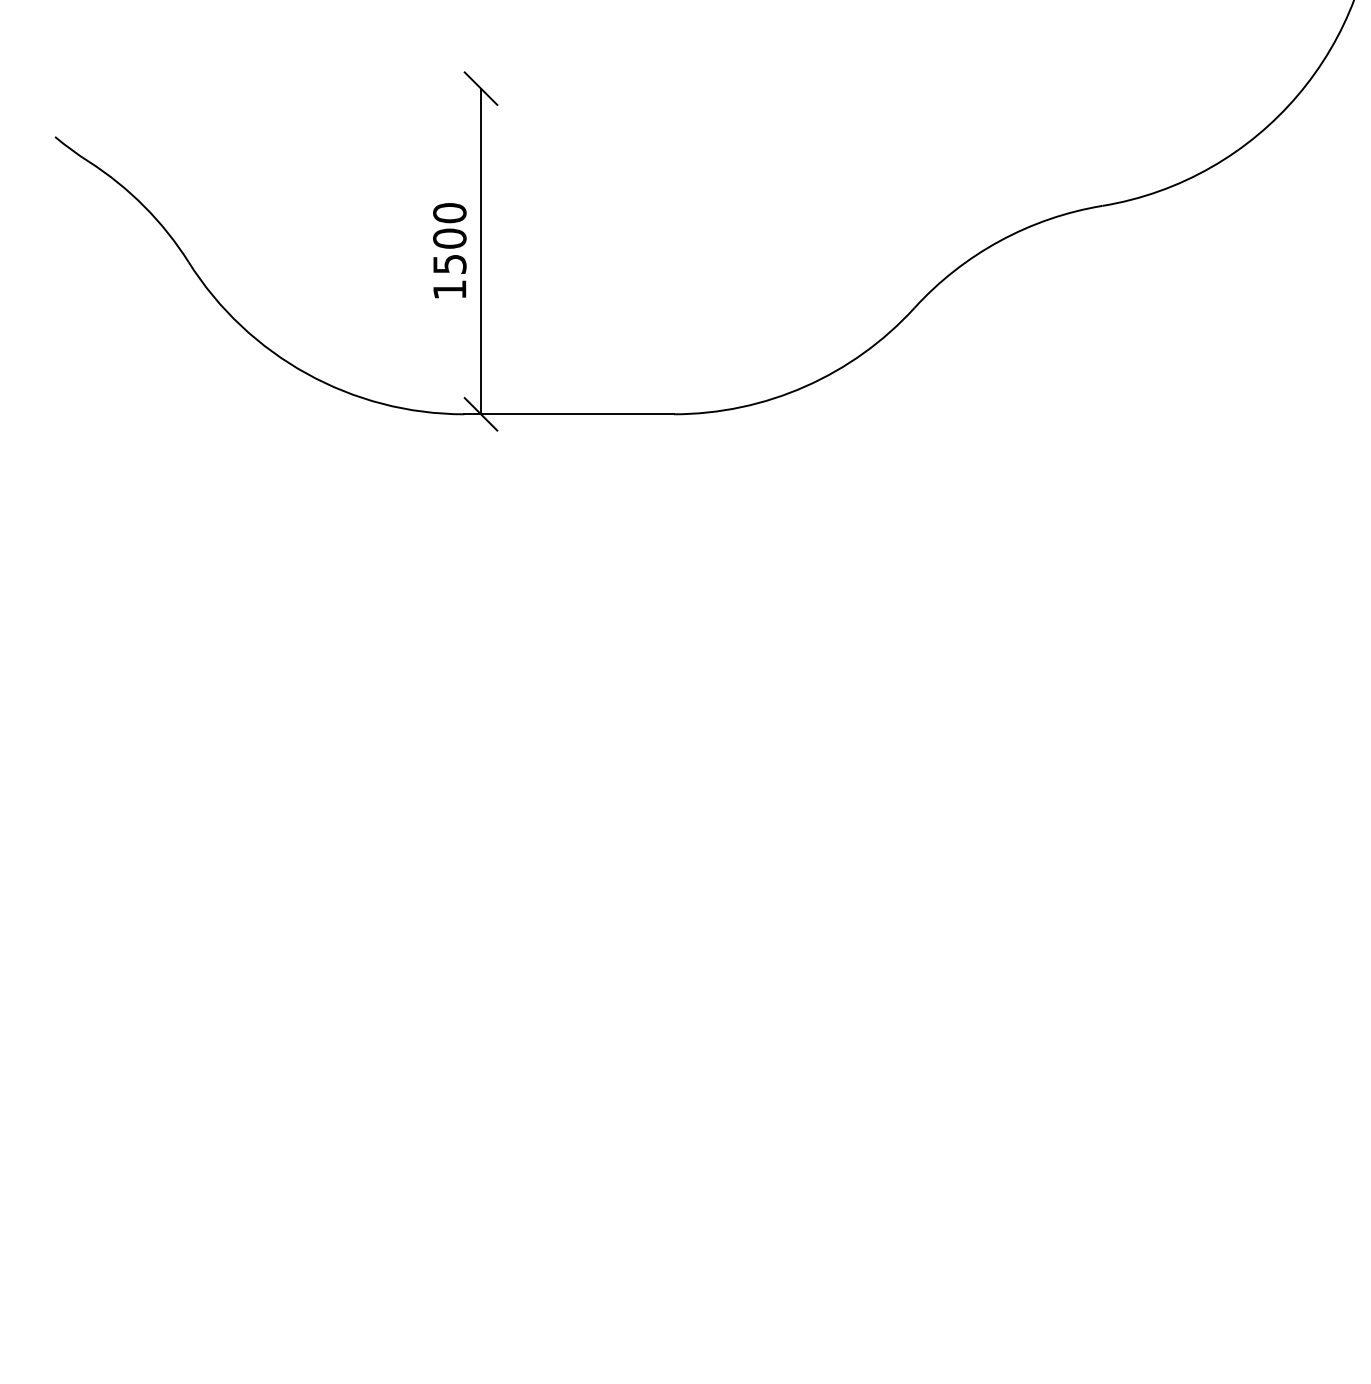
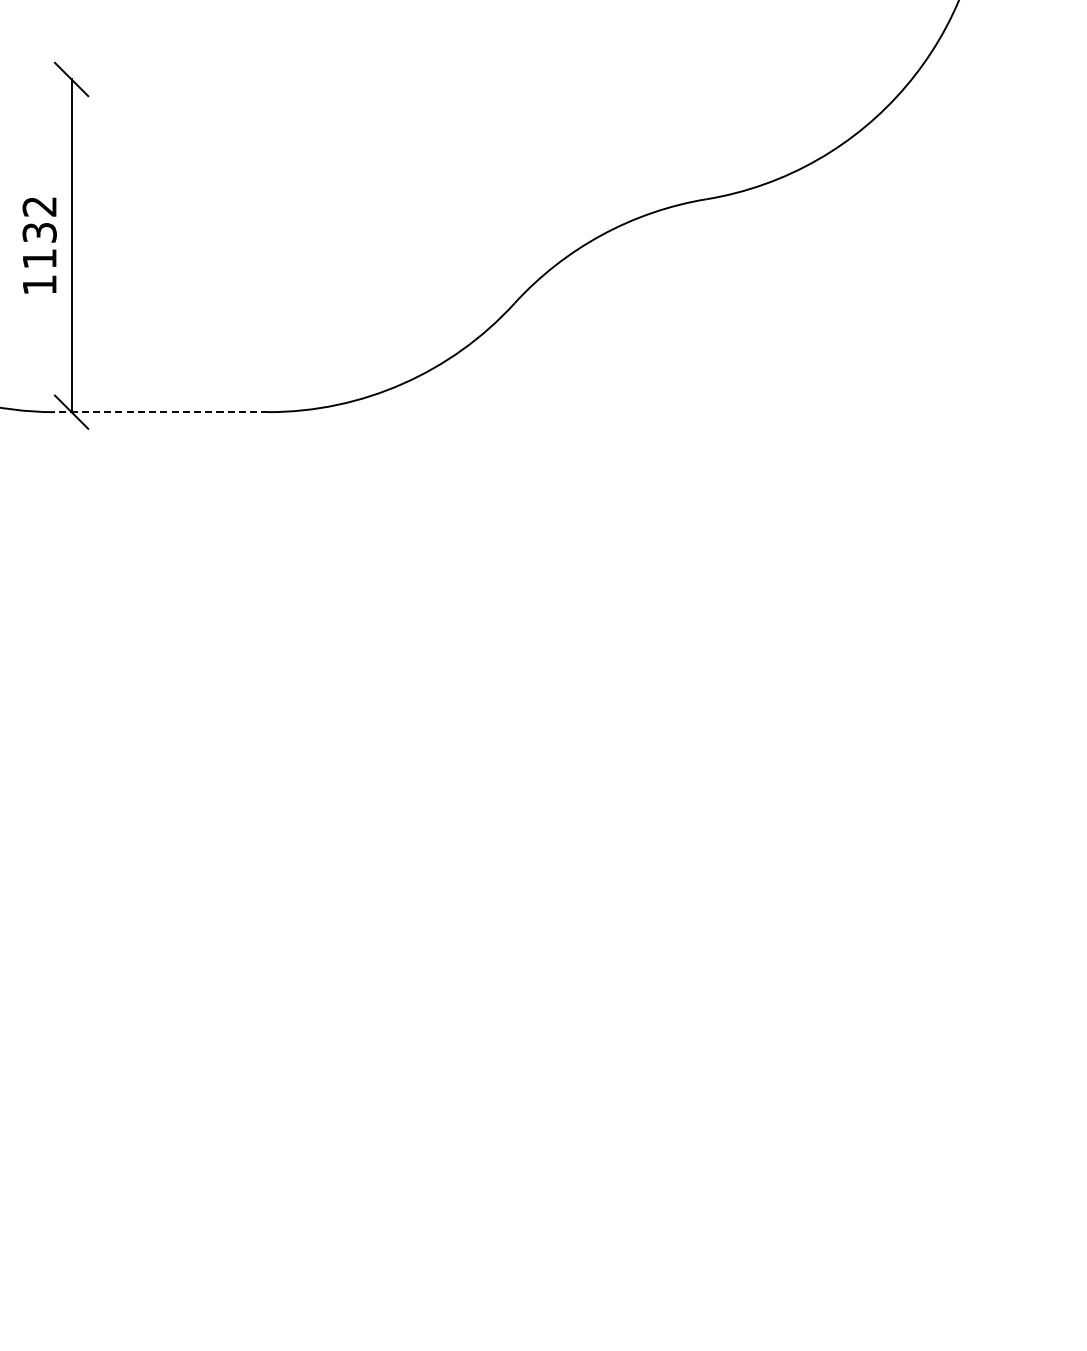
text: (449, 238) -> (39, 232), 1500 -> 1132
line: (569, 414) -> (161, 412), solid -> dashed

